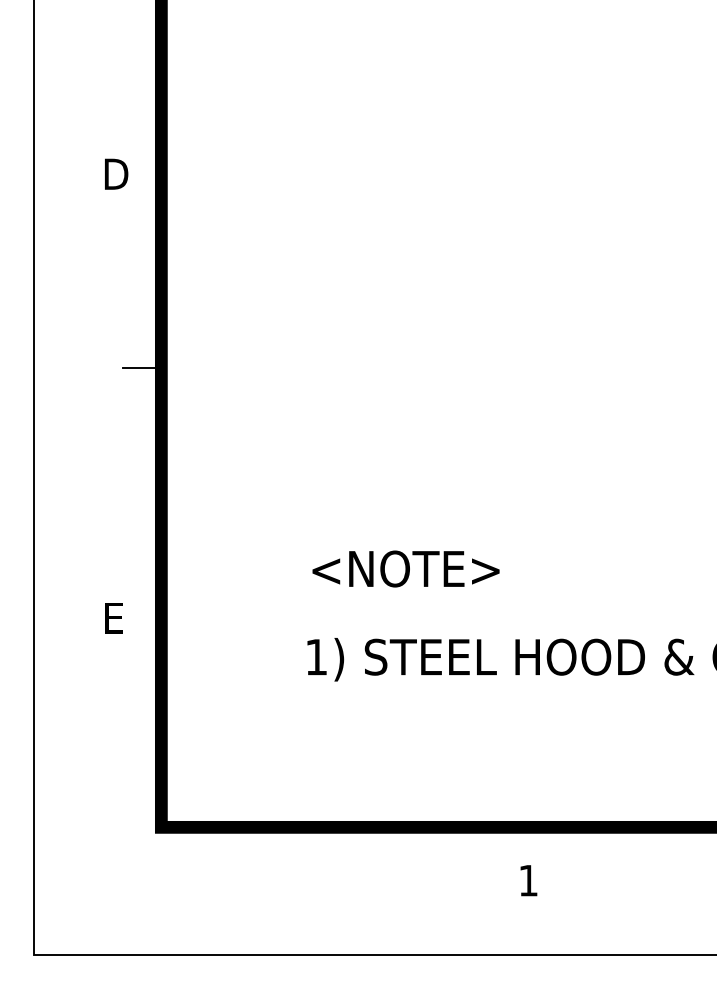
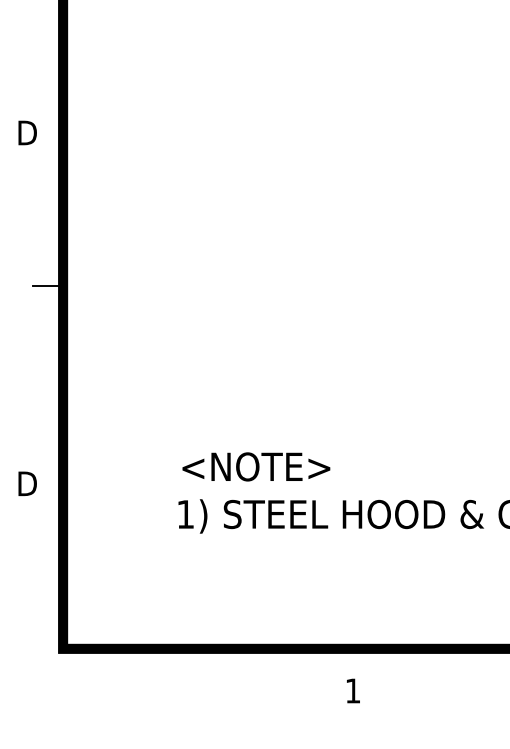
text: (405, 568) -> (255, 466), moved
text: (118, 618) -> (29, 483), E -> D

